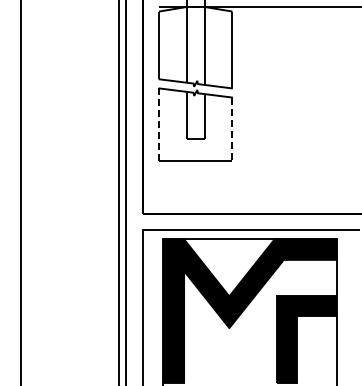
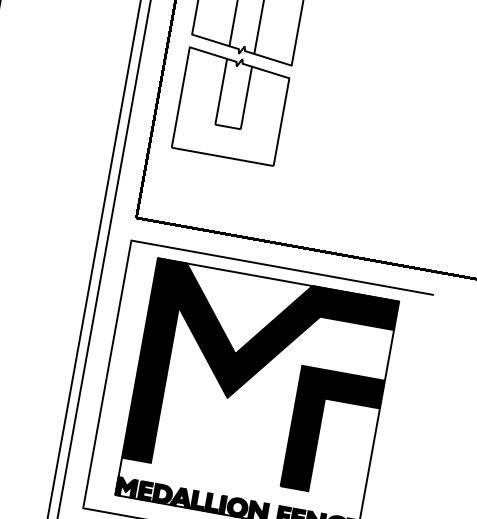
line: (159, 124) -> (181, 97), dashed -> solid
line: (232, 129) -> (281, 122), dashed -> solid

